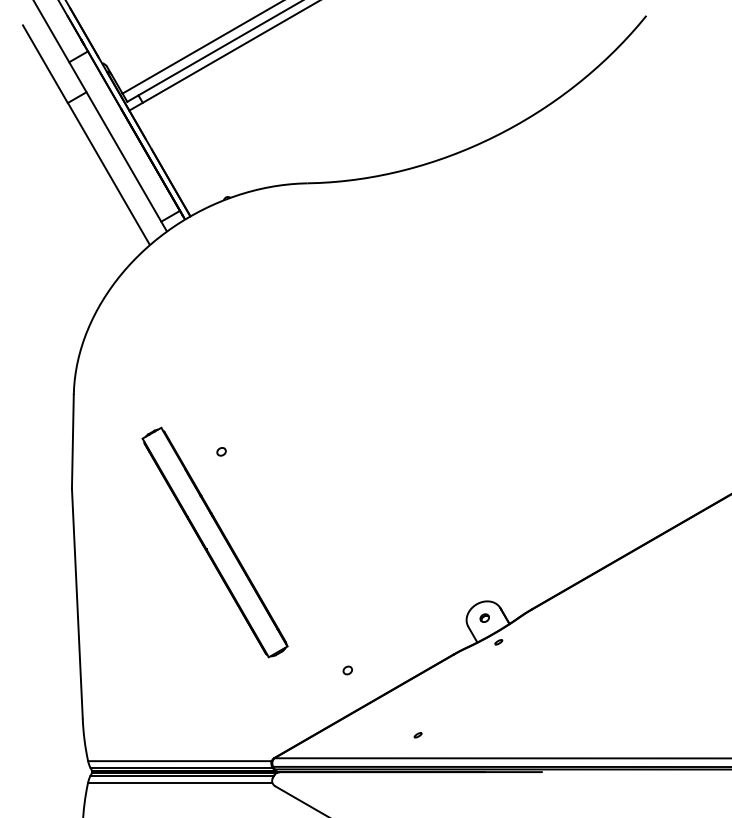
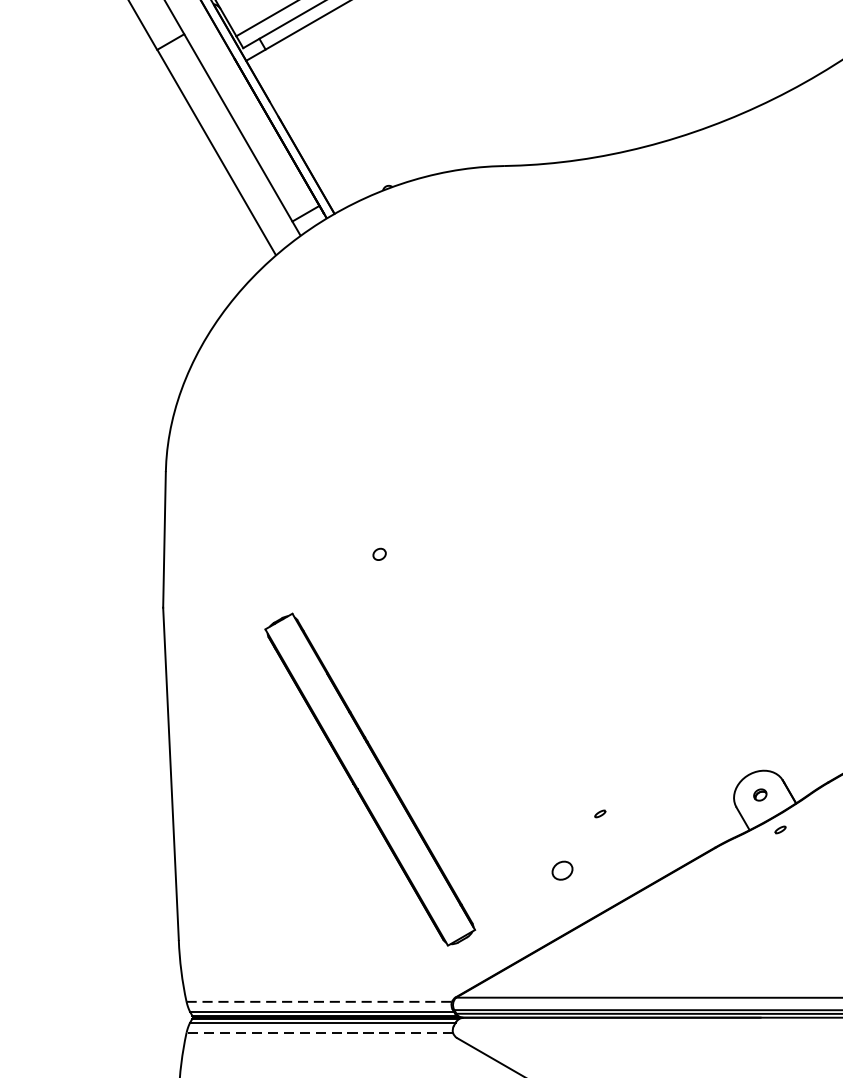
part: (214, 542) -> (369, 779), moved
part: (347, 670) -> (561, 870), size x1.6
part: (417, 735) -> (599, 814), moved
line: (179, 761) -> (318, 1002), solid -> dashed
line: (179, 782) -> (318, 1032), solid -> dashed

